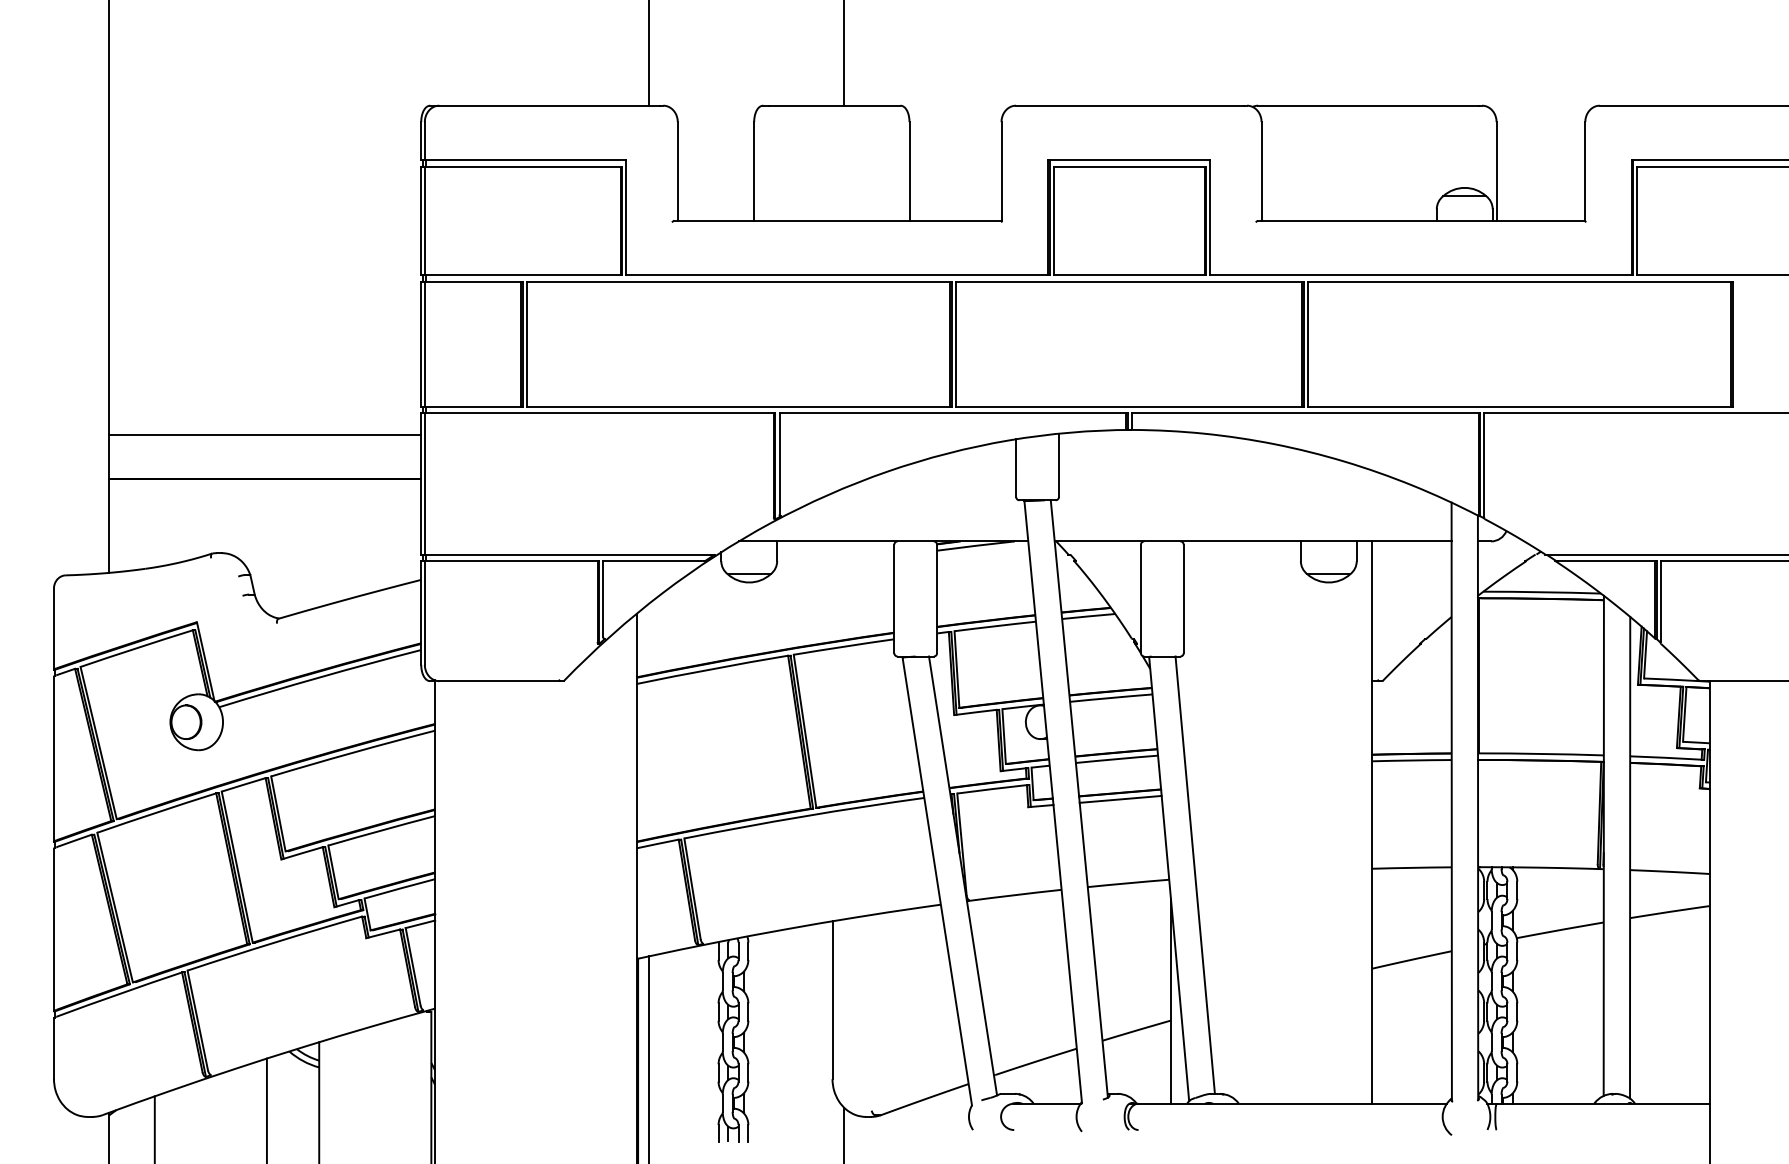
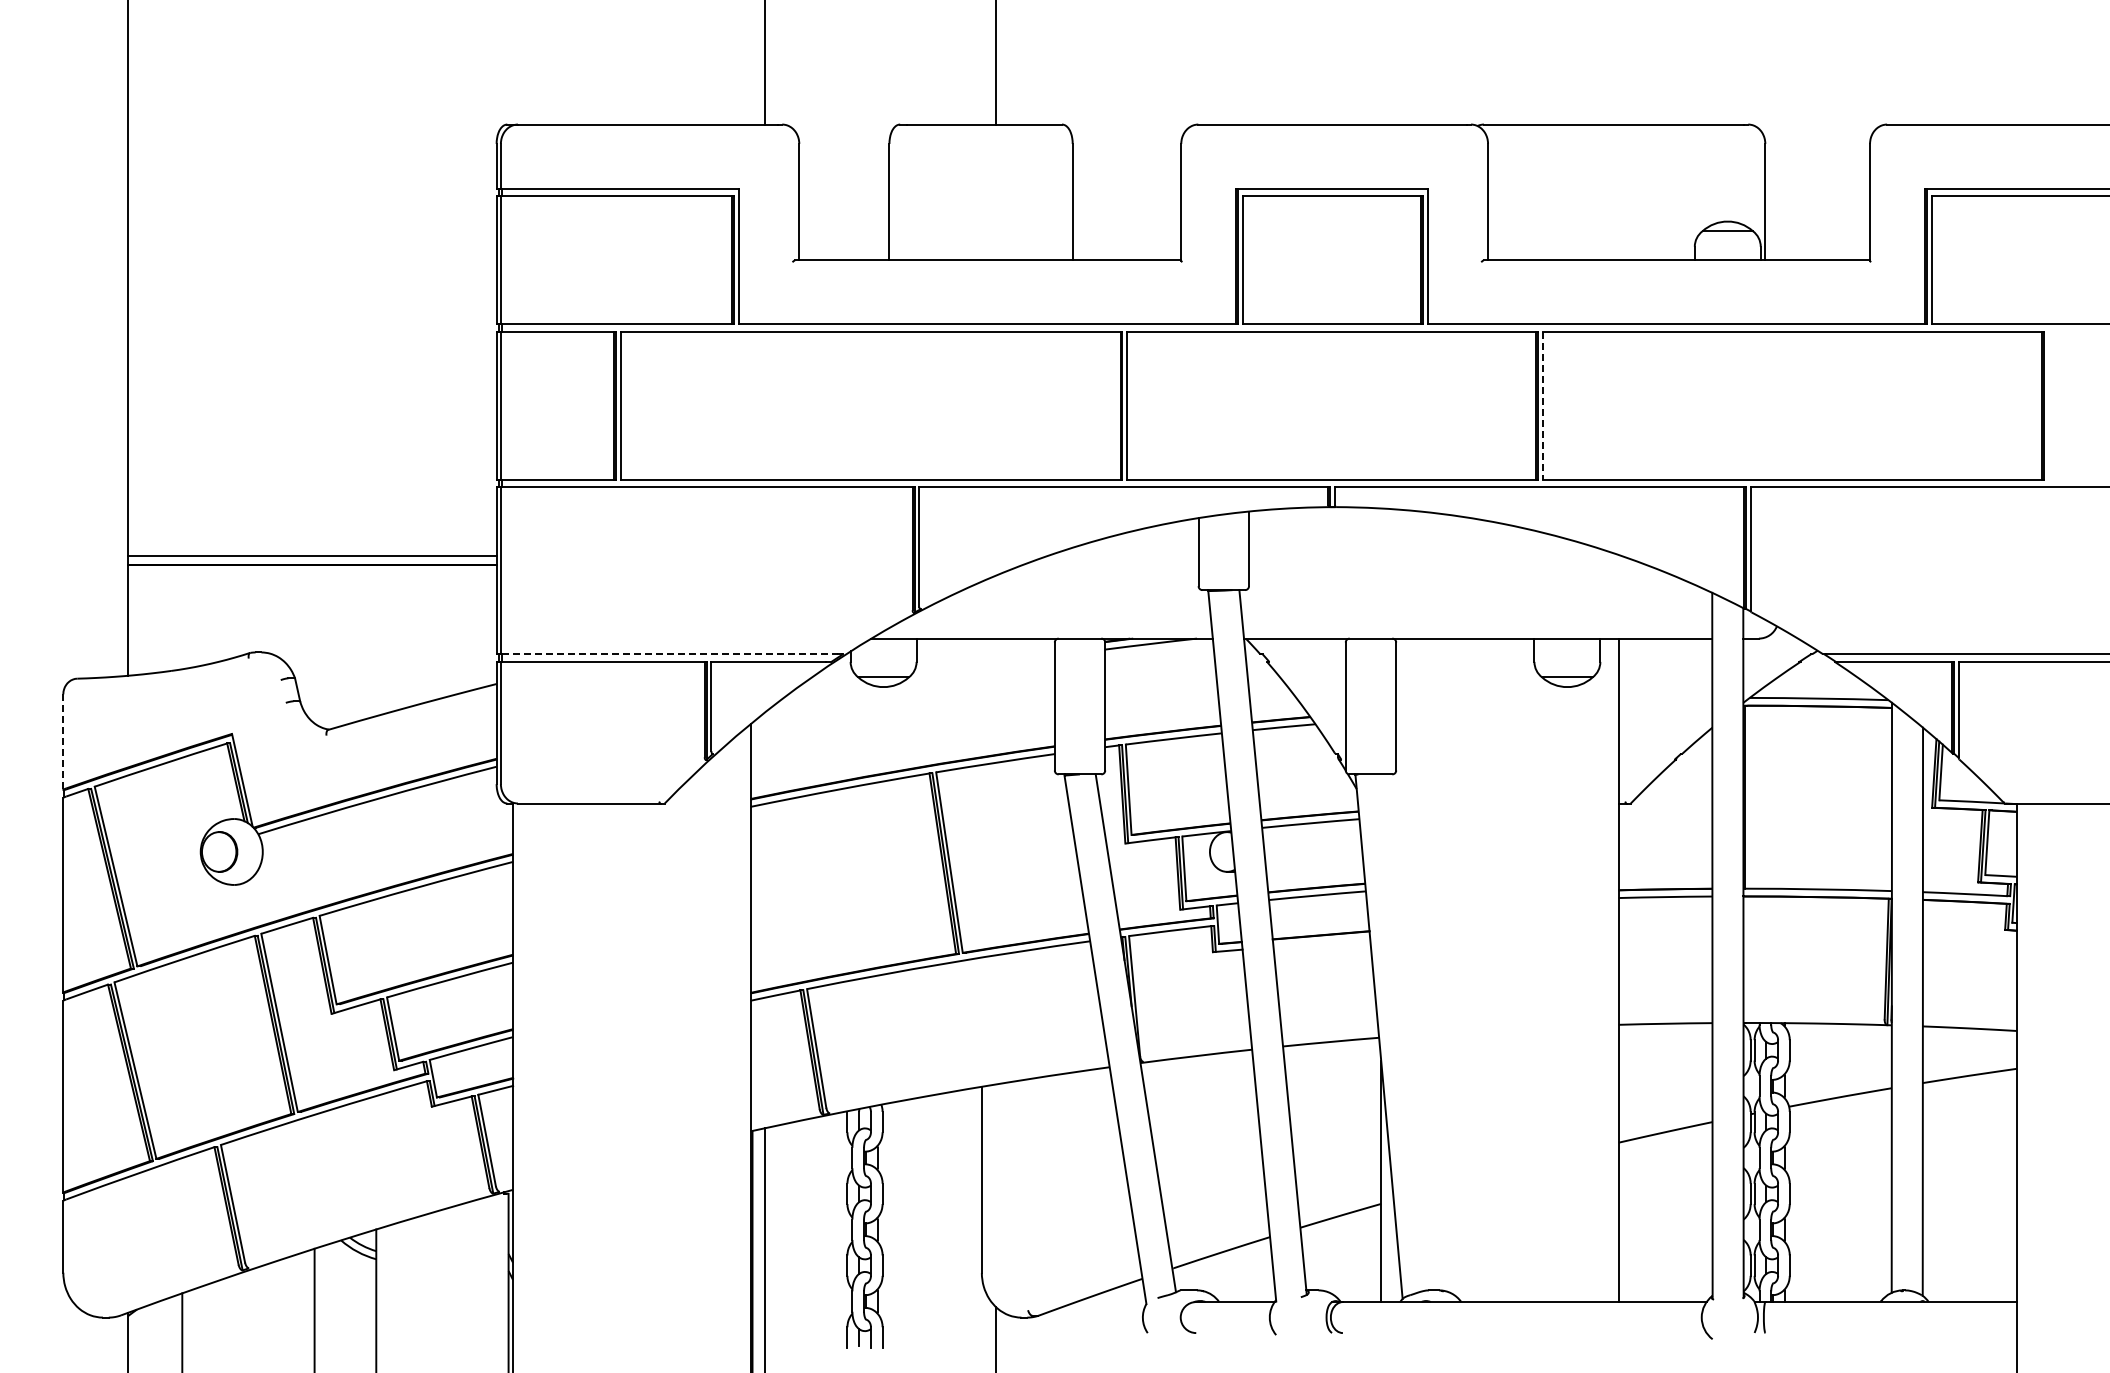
line: (1308, 343) -> (1543, 405), solid -> dashed
line: (264, 434) -> (311, 556), moved
line: (568, 554) -> (670, 654), solid -> dashed
line: (54, 629) -> (63, 742), solid -> dashed
line: (1120, 798) -> (1321, 942), removed
line: (1194, 875) -> (1409, 1032), removed

